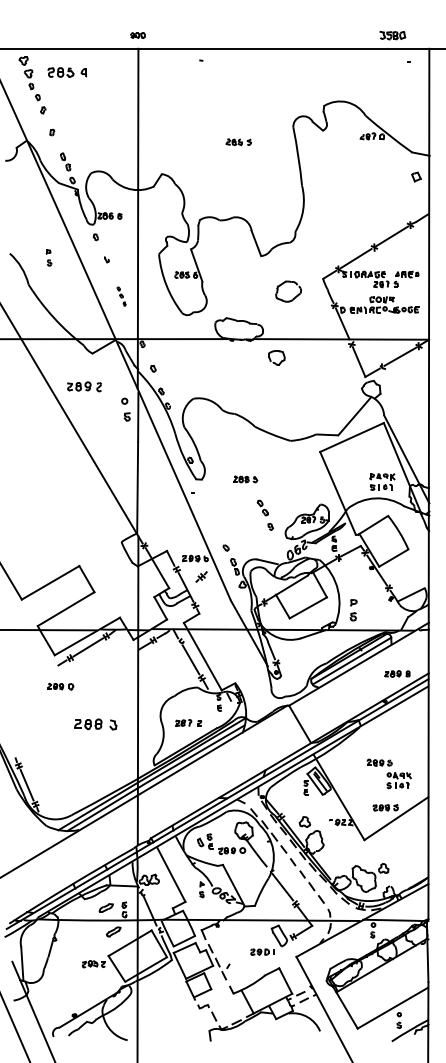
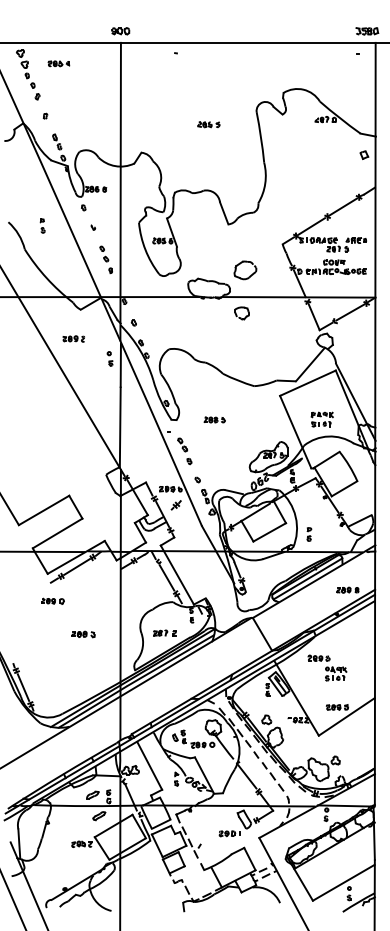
part: (137, 35) -> (120, 31), size x1.43
part: (392, 35) -> (367, 31), moved
part: (67, 72) -> (58, 63), size x0.62
part: (288, 291) -> (245, 270), moved
part: (121, 296) -> (106, 259), size x1.67
part: (84, 387) -> (73, 339), size x0.71
part: (125, 409) -> (109, 358), size x0.71
part: (382, 481) -> (322, 419), moved
part: (265, 514) -> (184, 450), moved
part: (353, 610) -> (309, 534), size x0.71
part: (95, 724) -> (83, 634), size x0.62
part: (388, 773) -> (326, 667), moved

